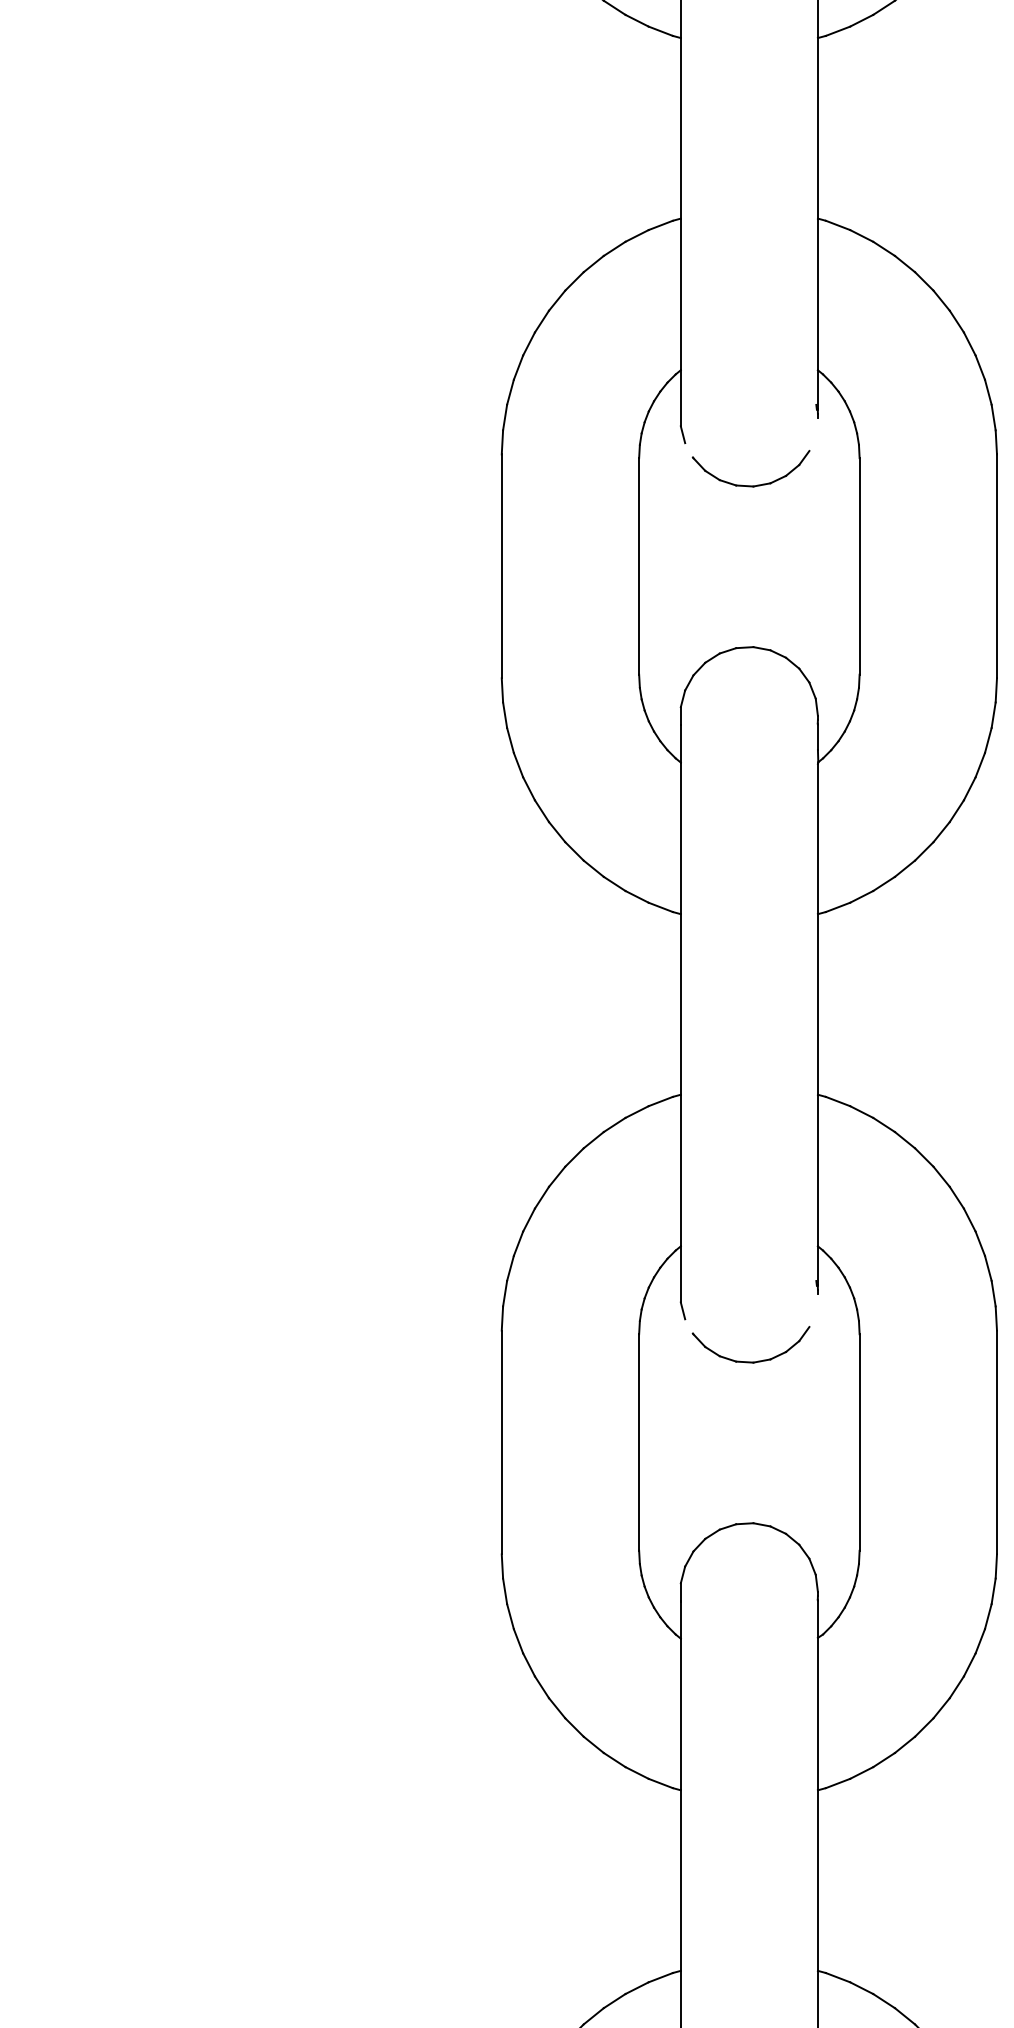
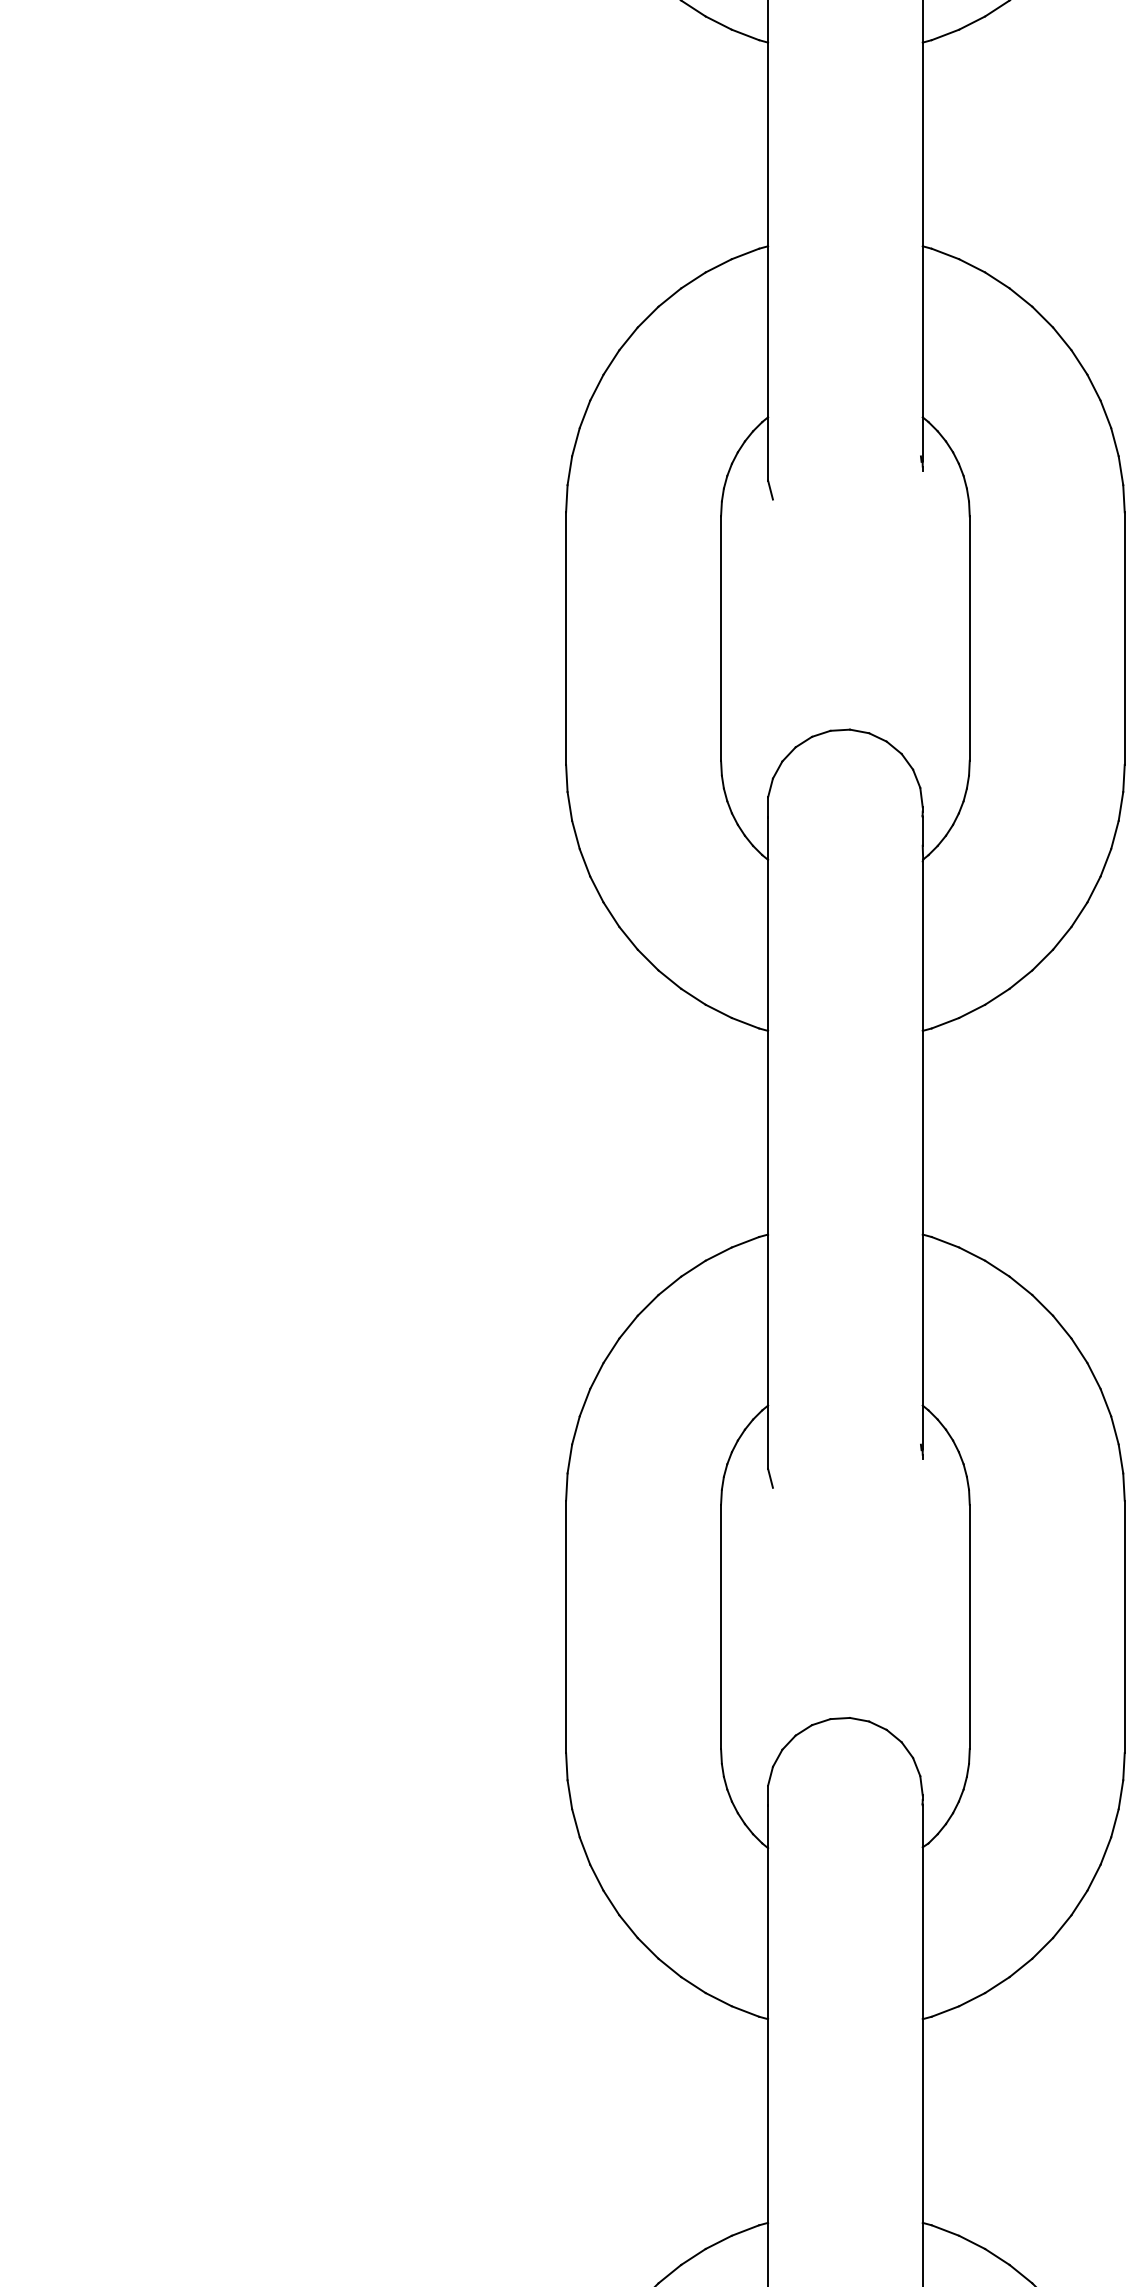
part: (756, 484) -> (853, 546), removed
part: (751, 1361) -> (847, 1535), removed

